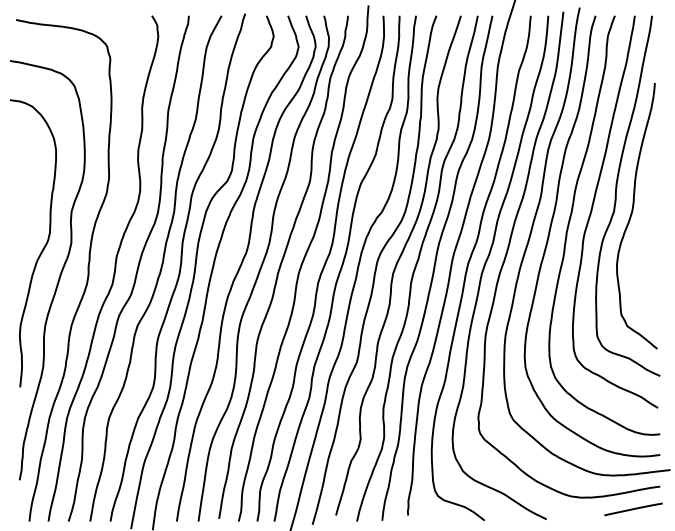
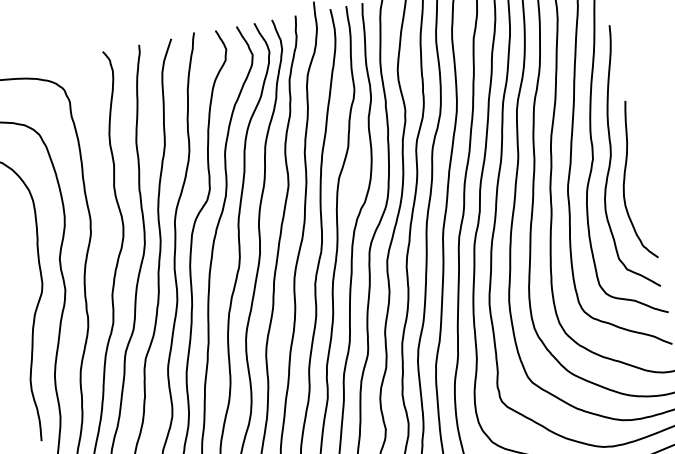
curve: (641, 240) -> (625, 182), added

